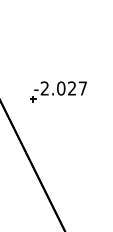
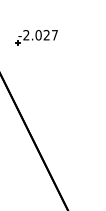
part: (58, 91) -> (36, 37), moved

